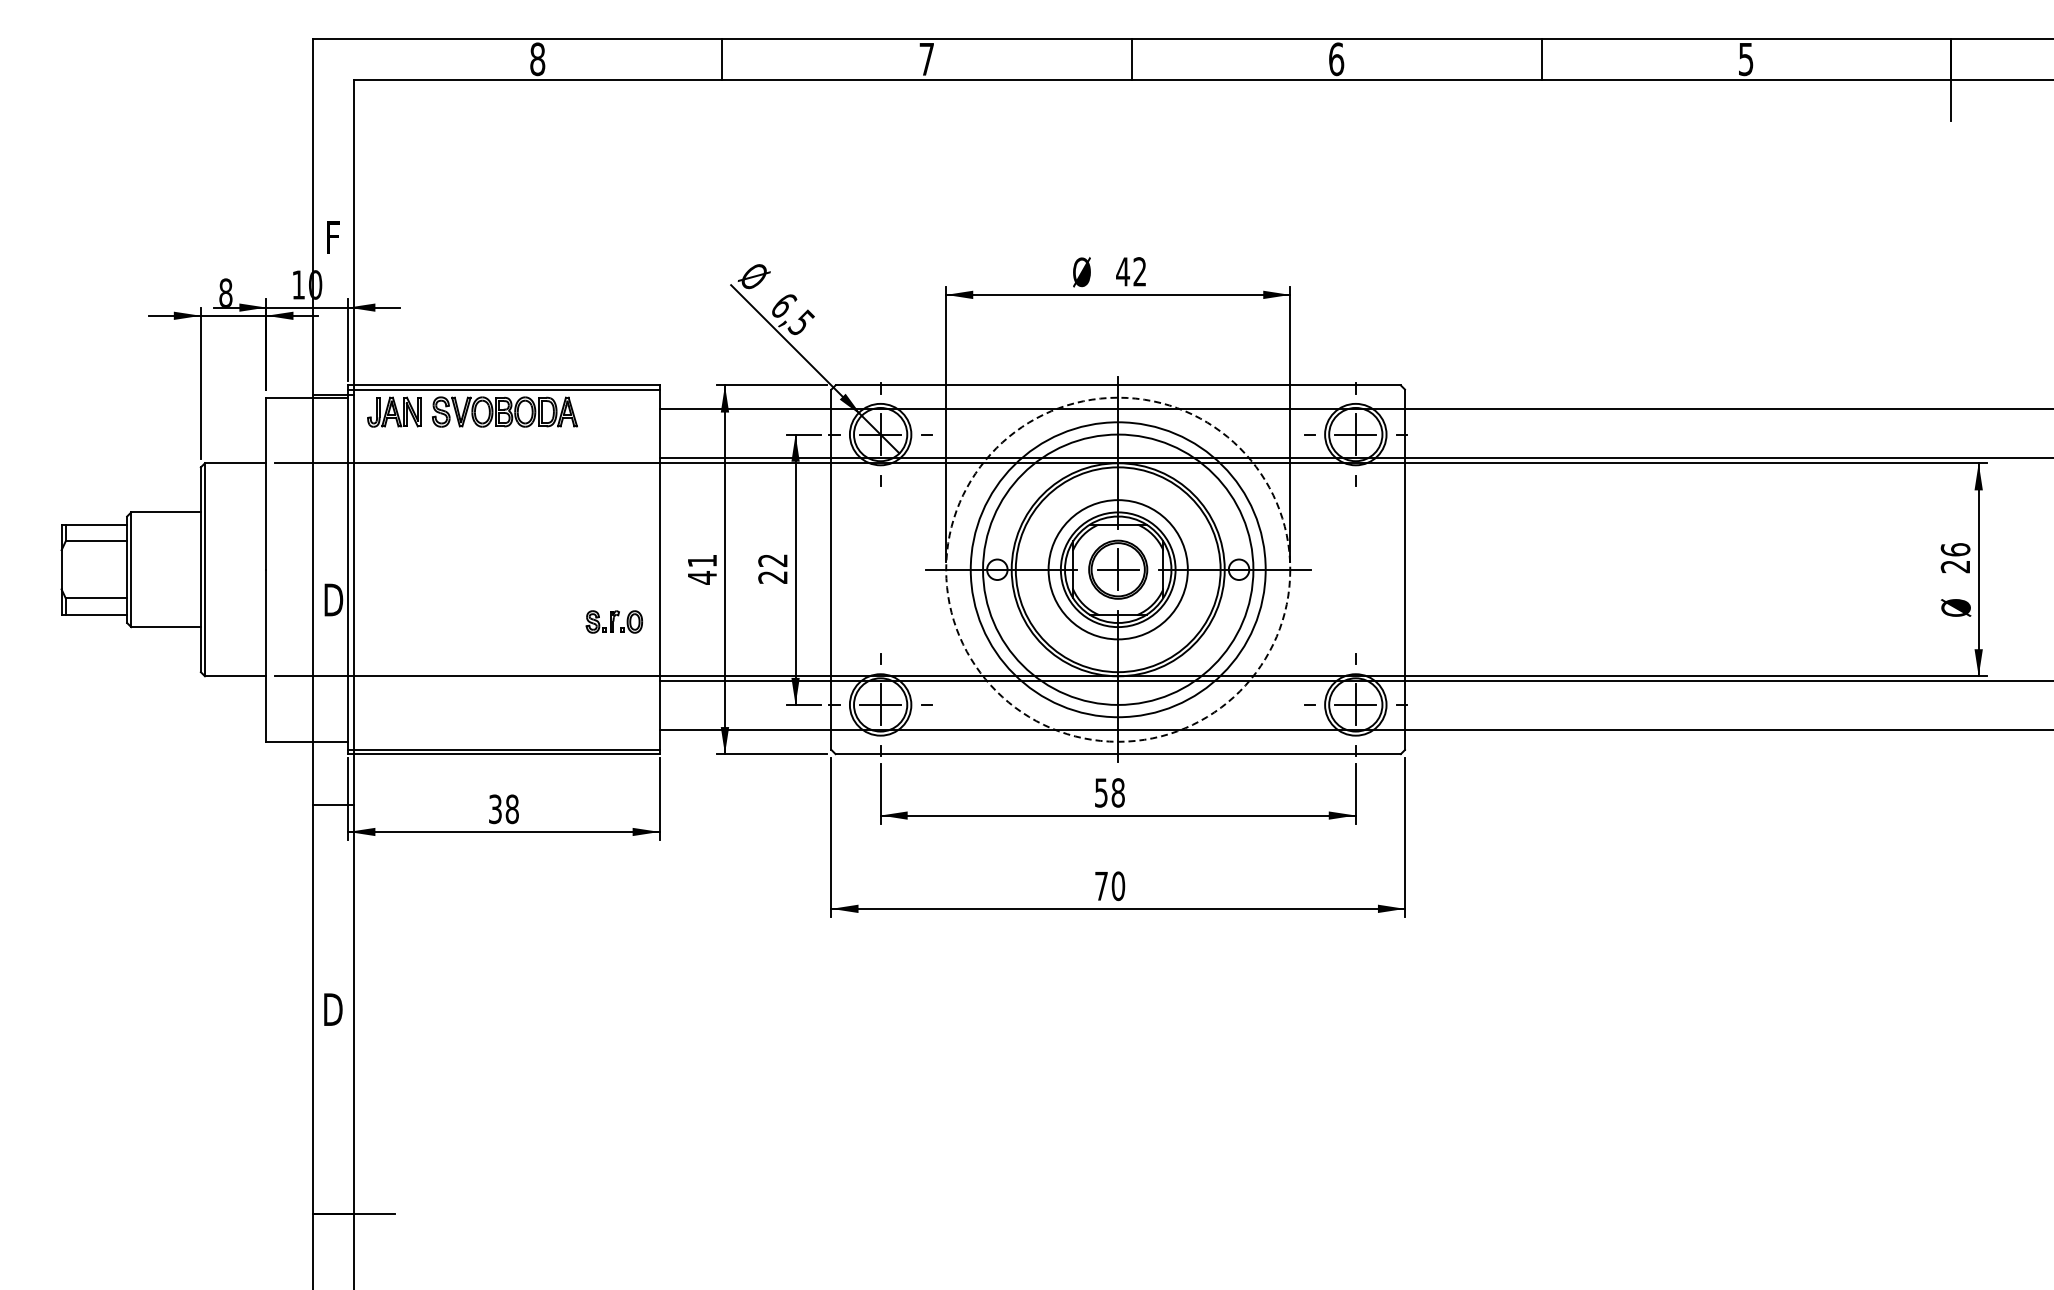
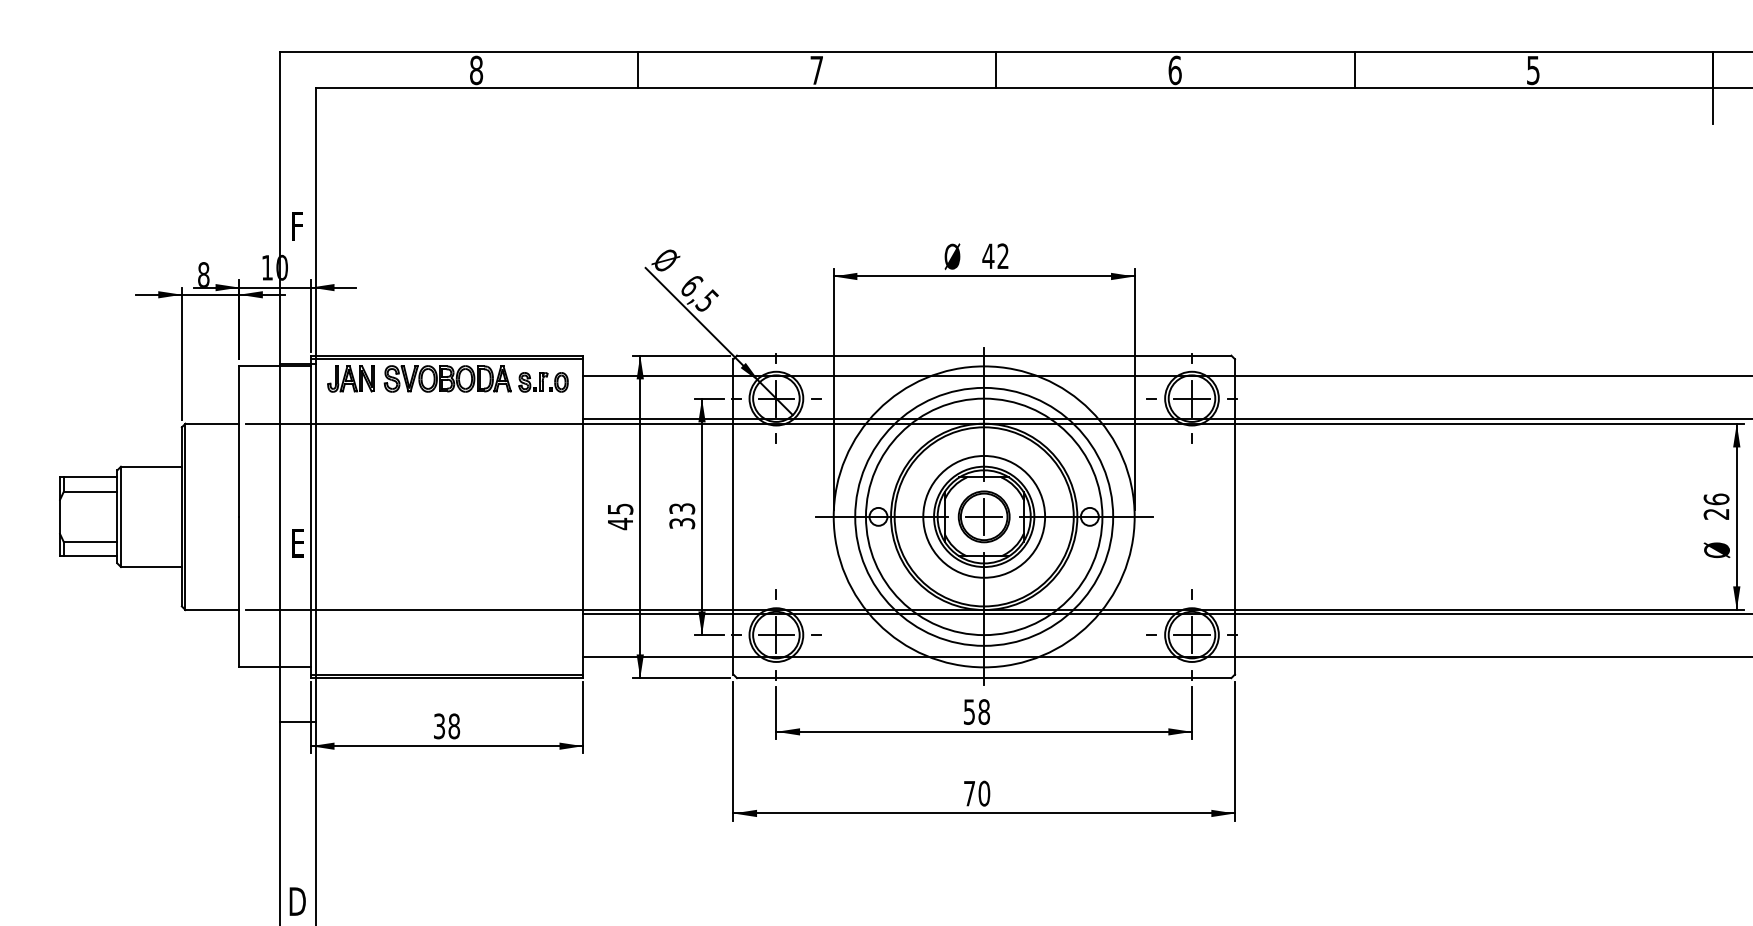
text: (702, 560) -> (620, 508), 41 -> 45
text: (772, 568) -> (681, 515), 22 -> 33
circle: (1118, 569) -> (984, 516), dashed -> solid
text: (333, 599) -> (297, 542), D -> E
part: (614, 621) -> (543, 381), moved

